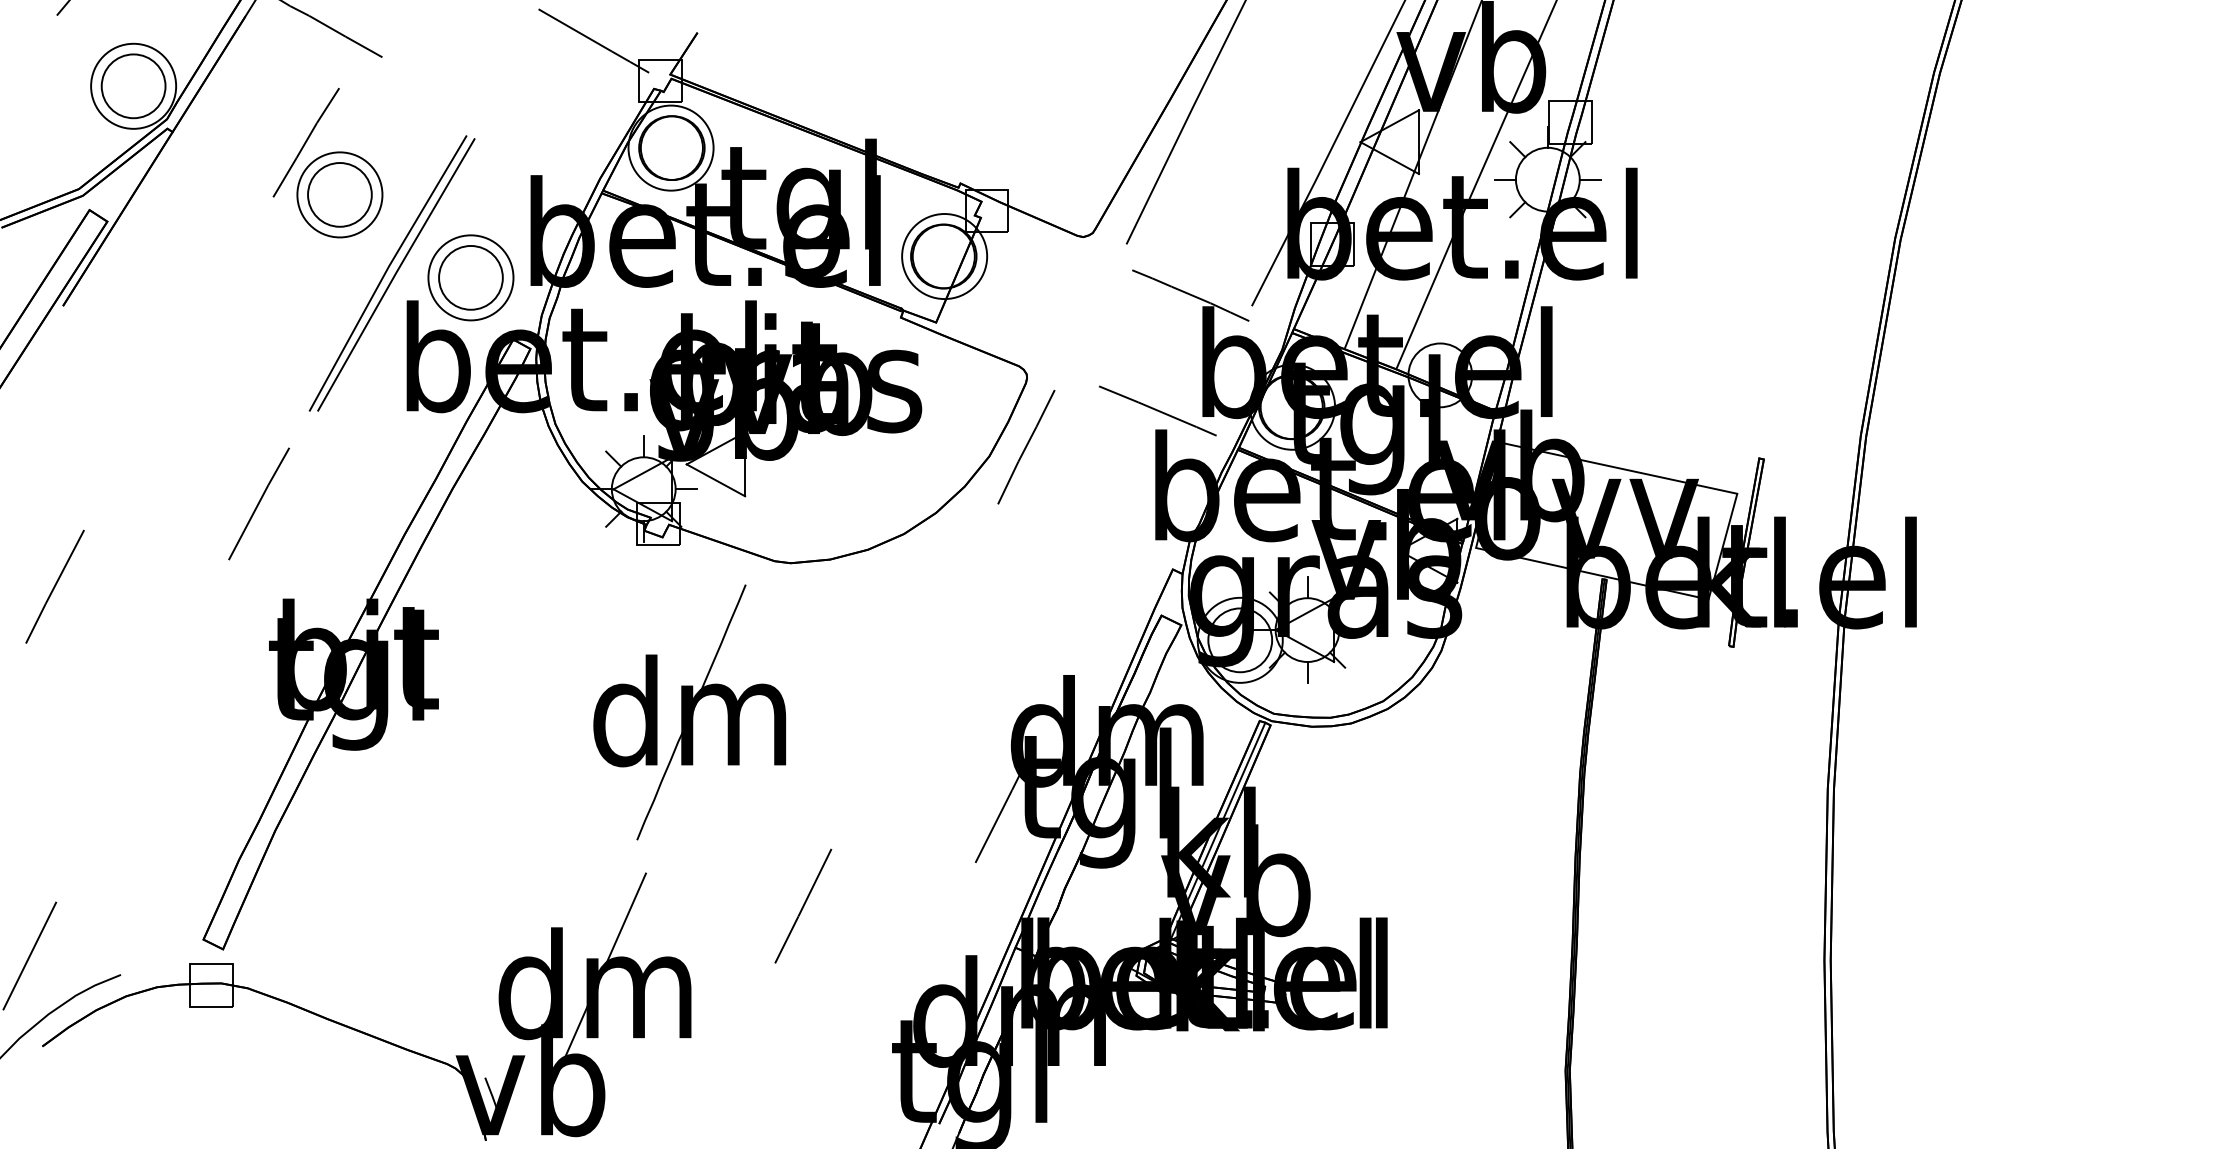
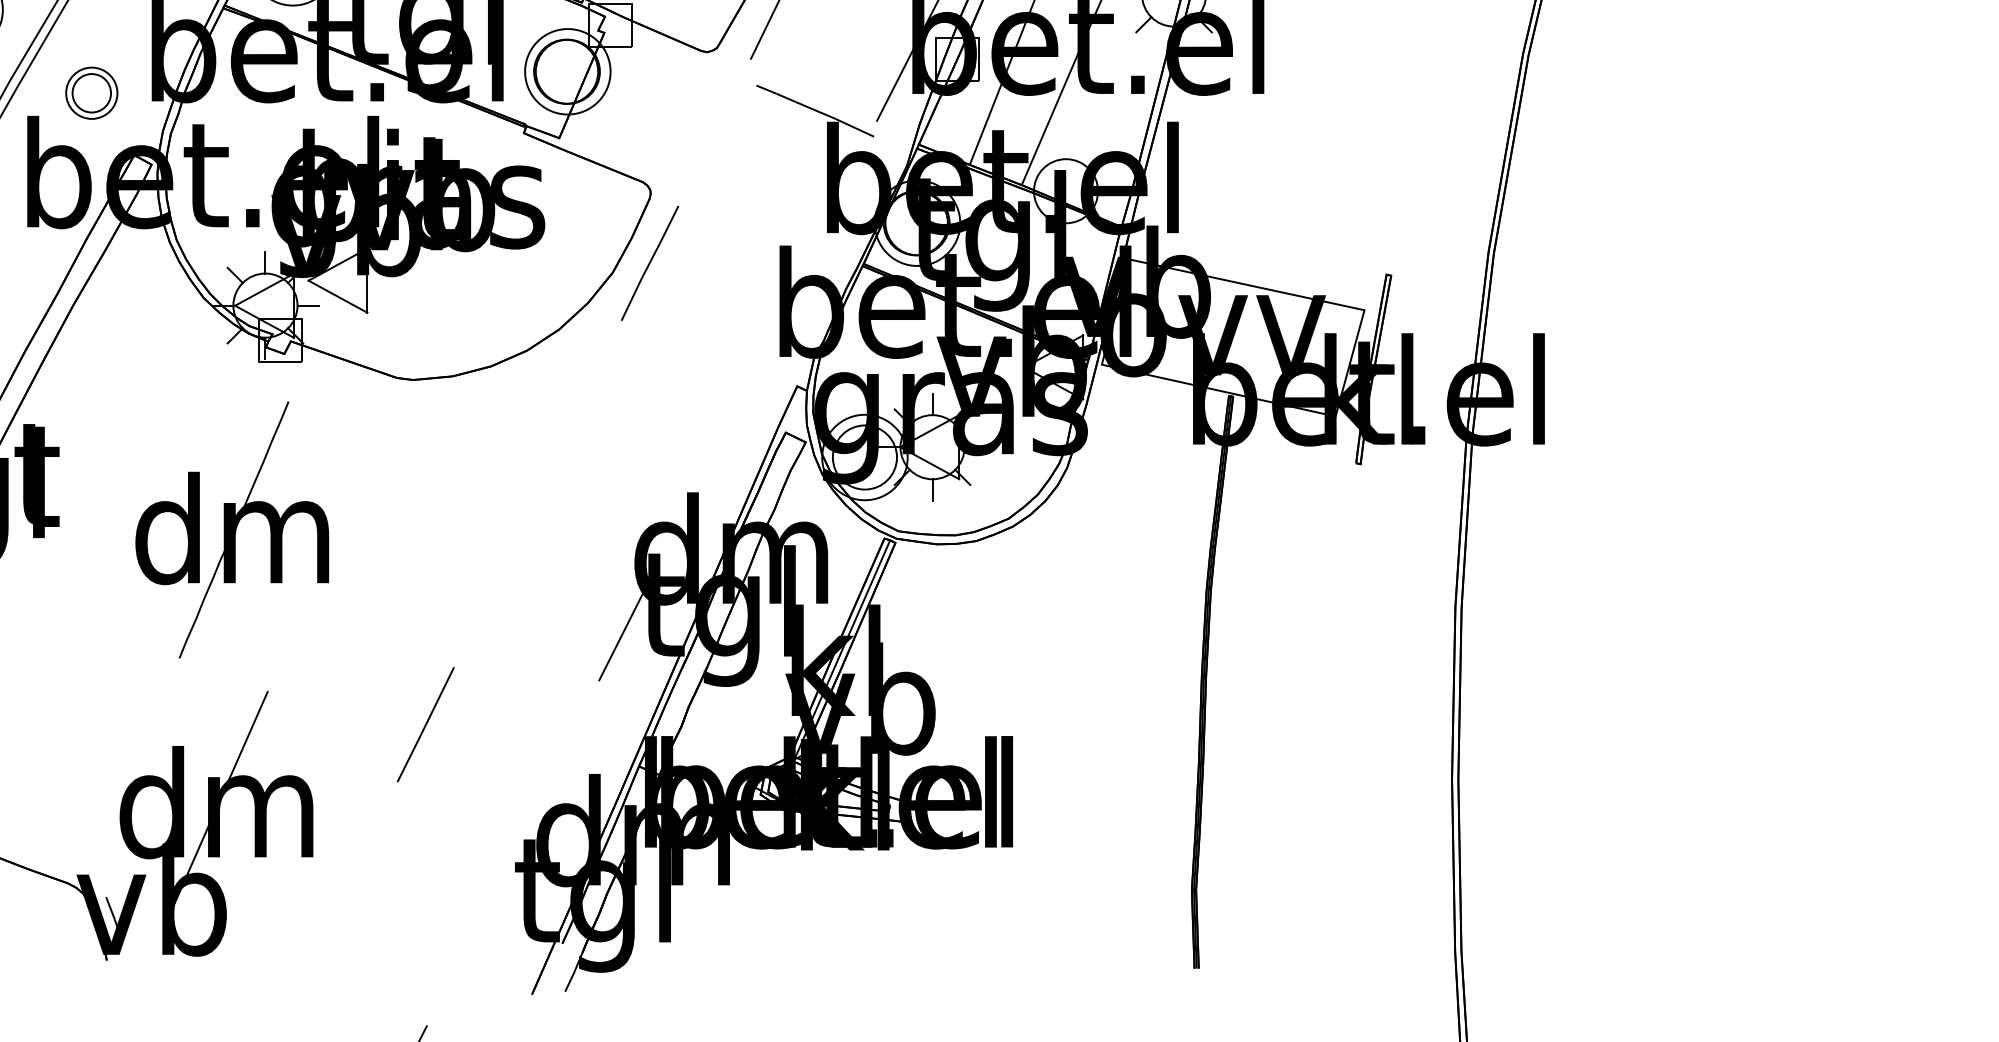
part: (470, 277) -> (91, 92), size x0.6
line: (1157, 410) -> (781, 226), removed
part: (689, 712) -> (232, 530), moved

